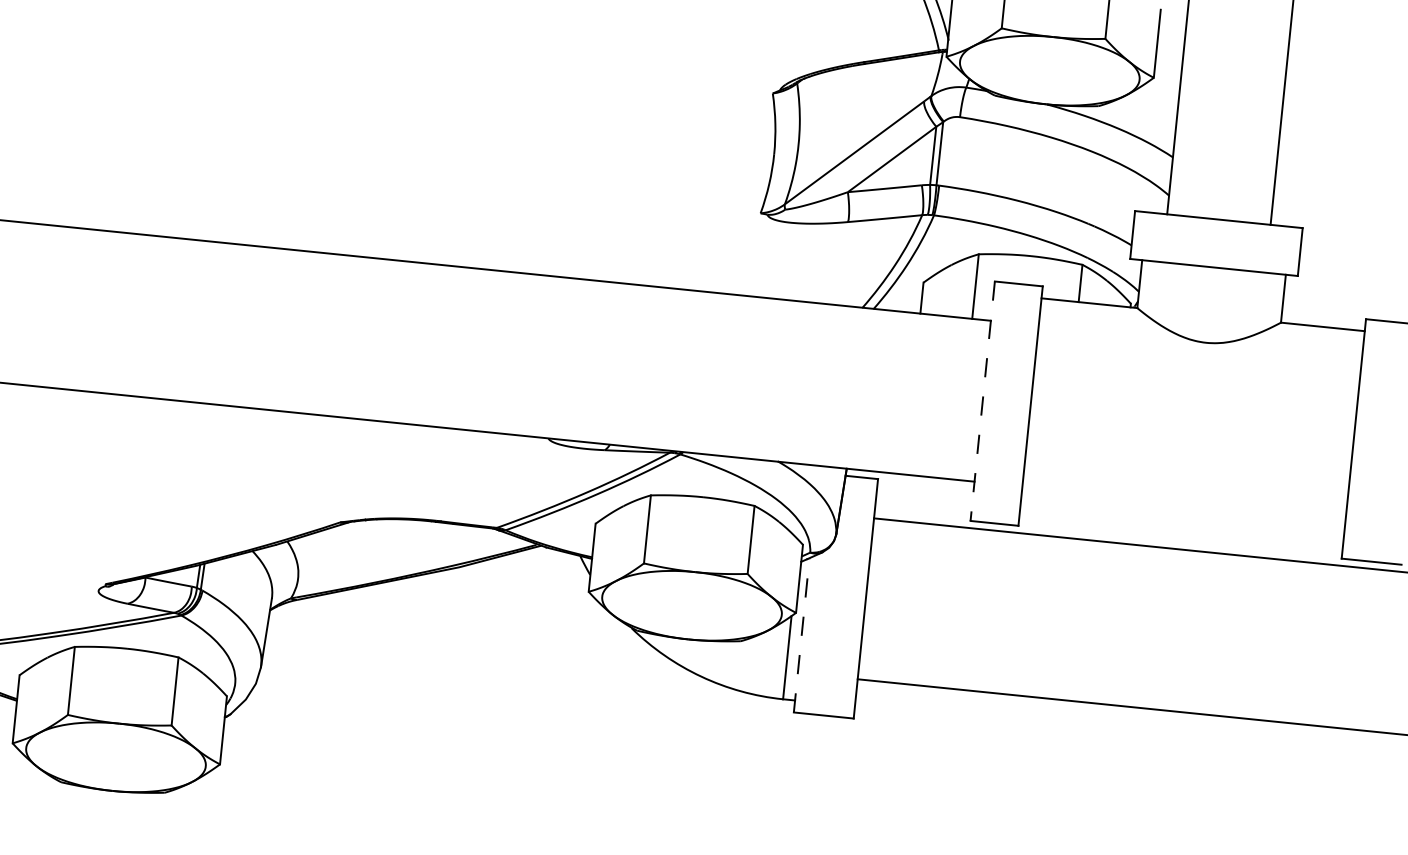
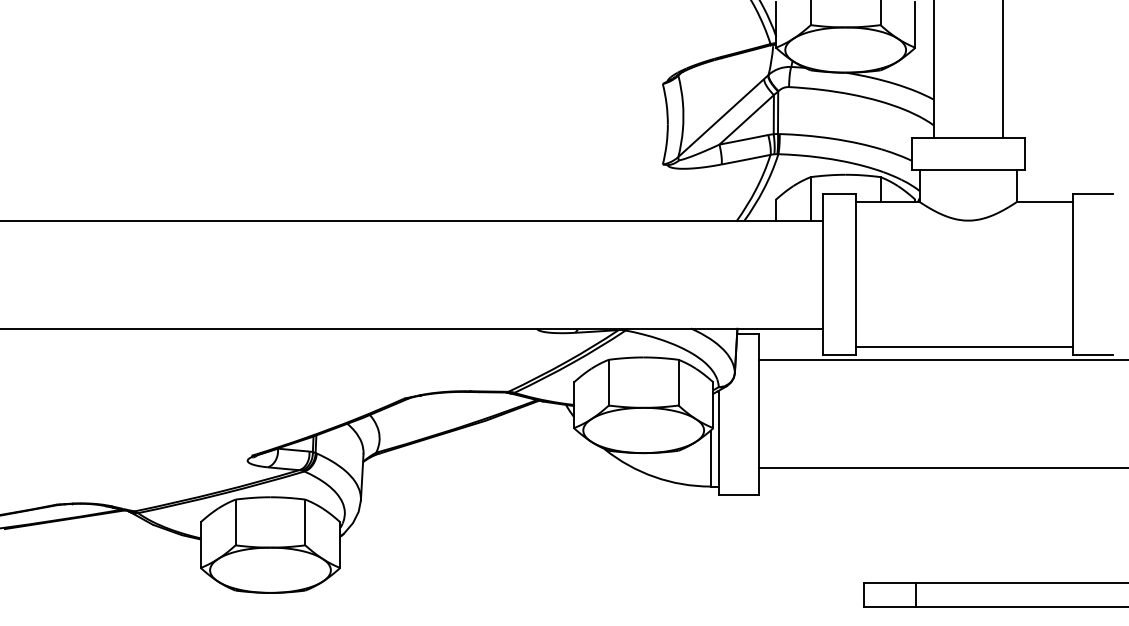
line: (982, 401) -> (823, 274), dashed -> solid
line: (1180, 530) -> (963, 347), added
line: (801, 634) -> (718, 442), dashed -> solid

